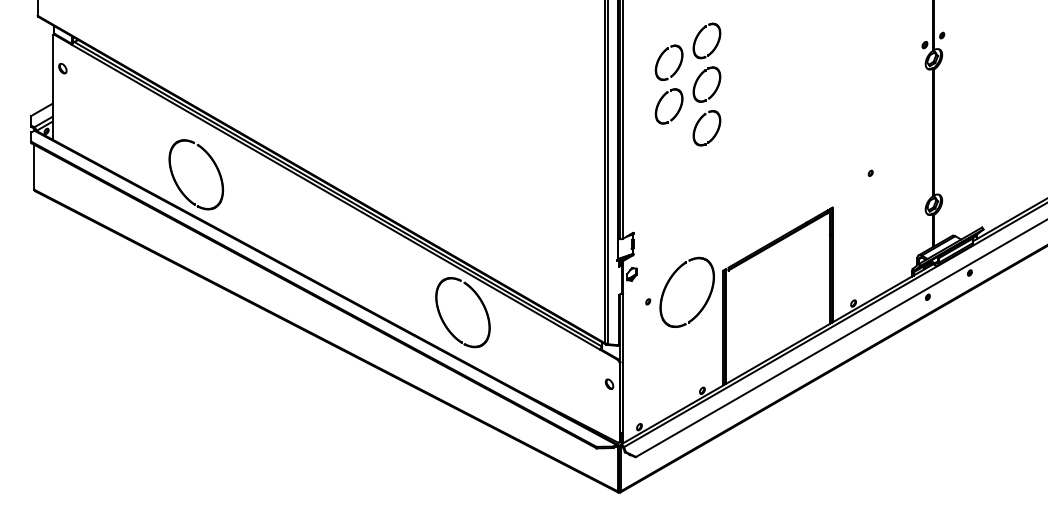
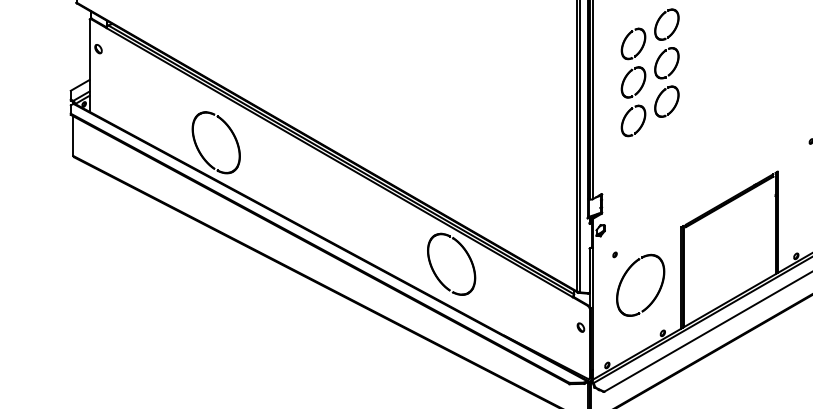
part: (660, 146) -> (625, 117), added
part: (669, 282) -> (625, 276), moved

